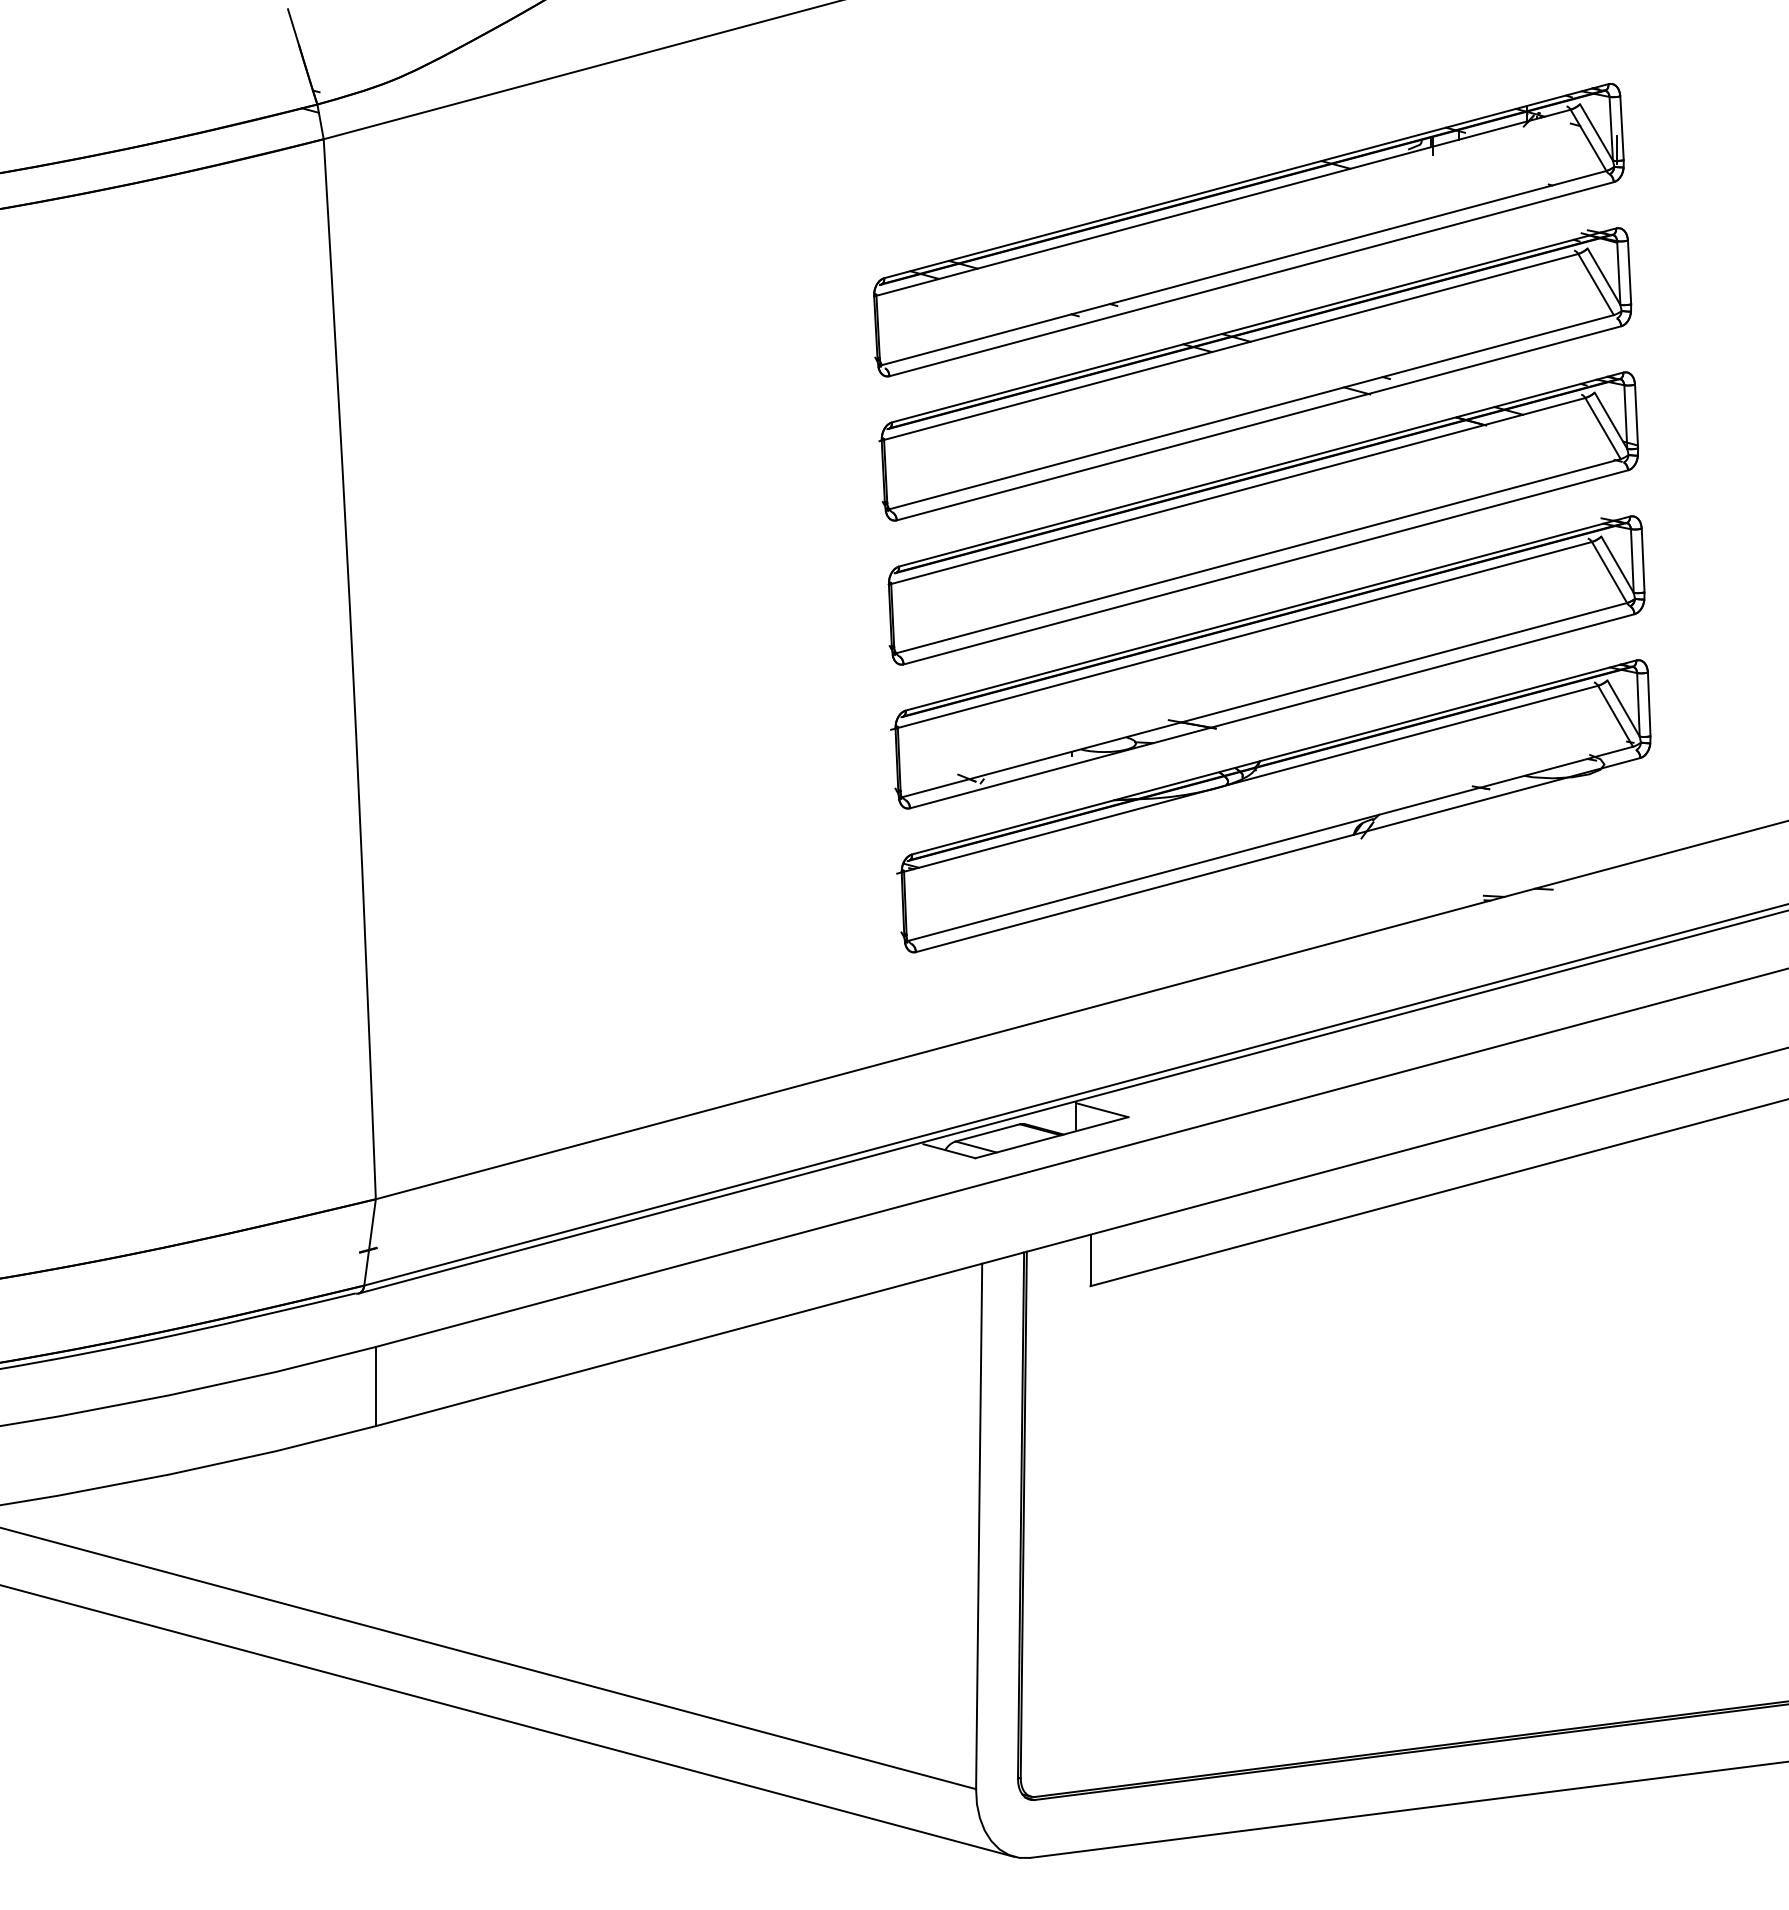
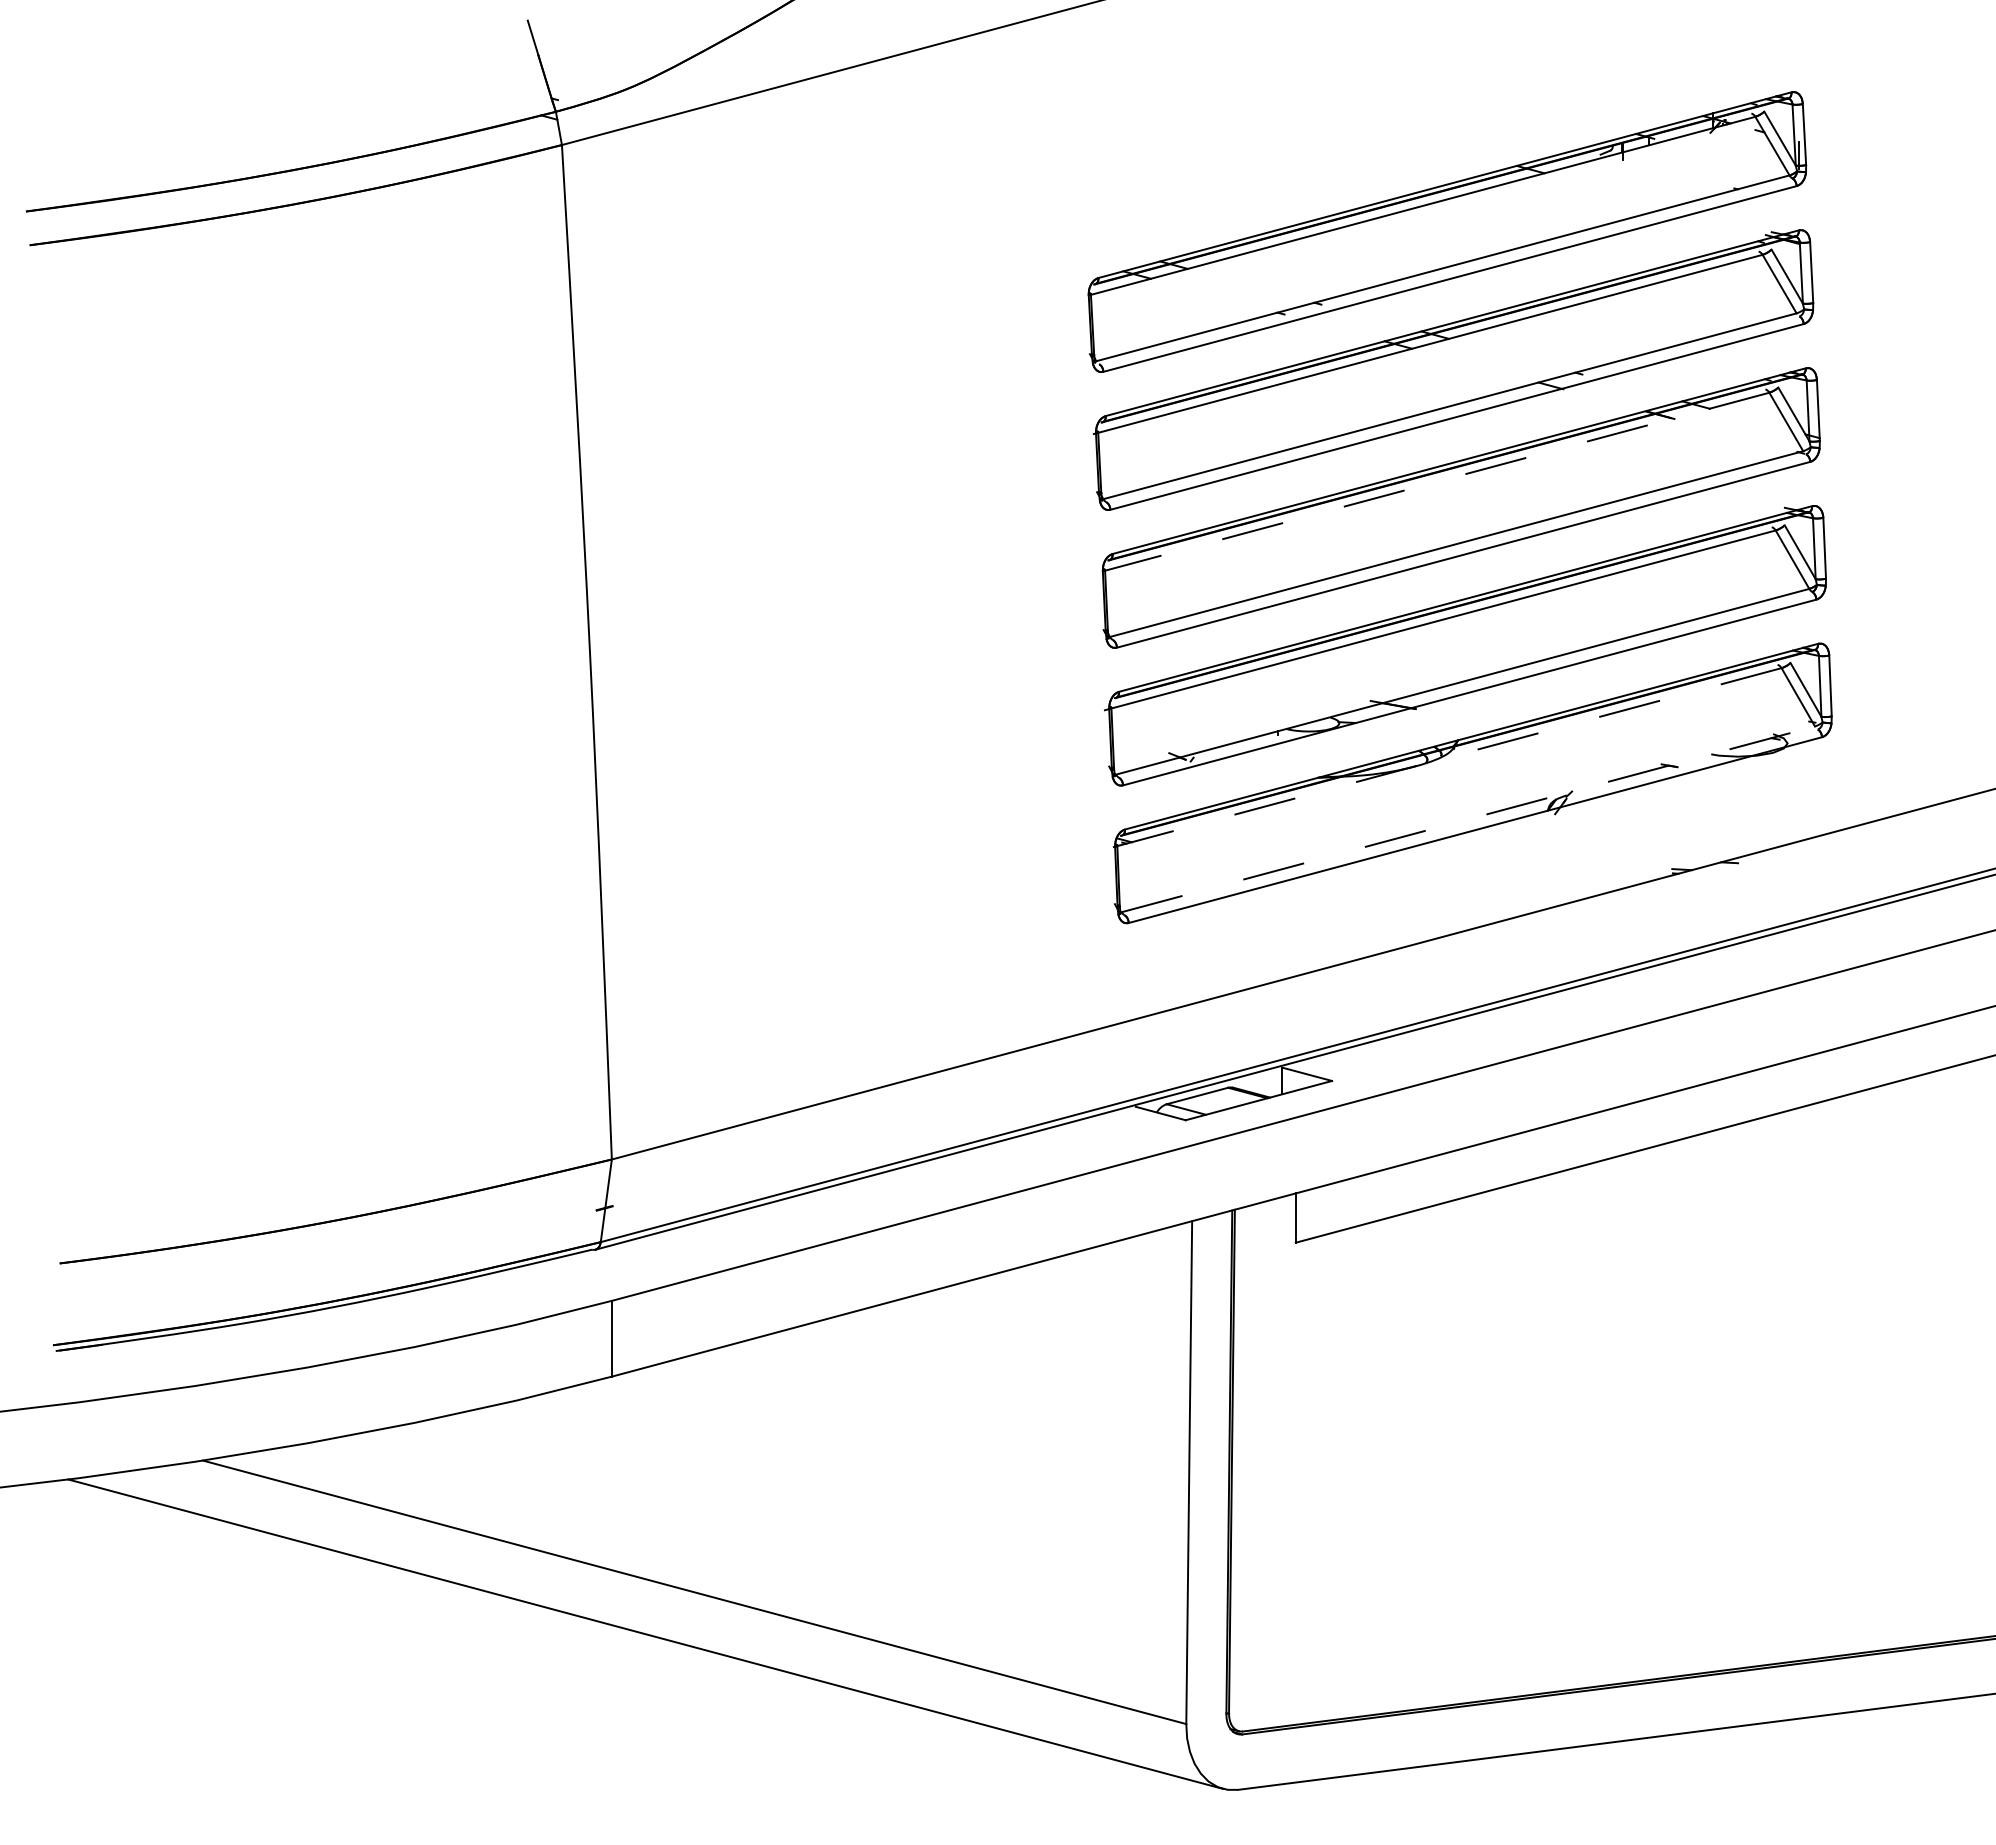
line: (1236, 491) -> (1435, 482), solid -> dashed
line: (1246, 780) -> (1445, 758), solid -> dashed
line: (1270, 843) -> (1468, 819), solid -> dashed

